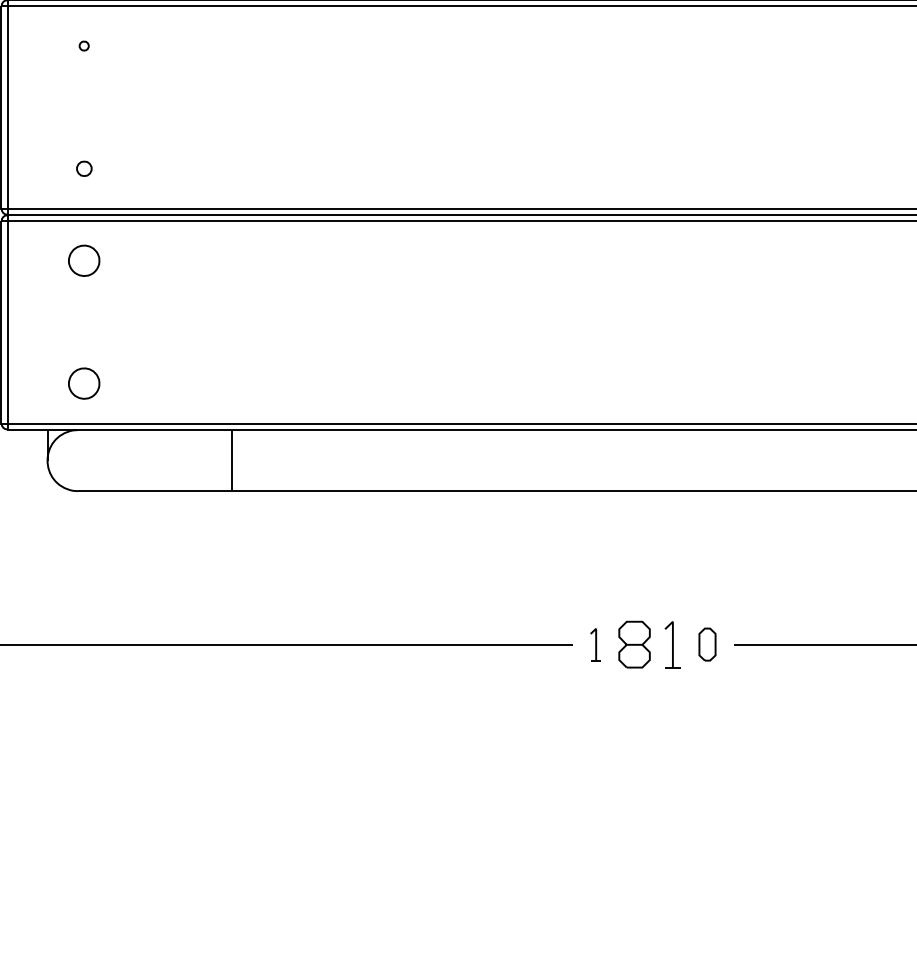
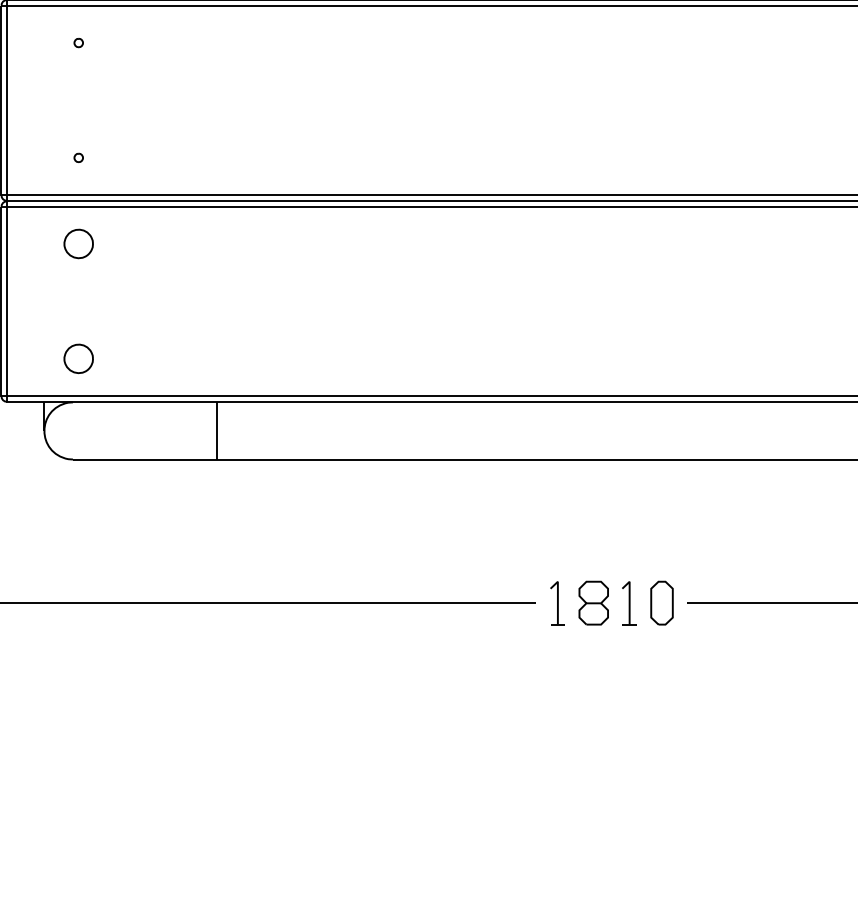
part: (83, 168) -> (78, 157), size x0.62
part: (595, 644) -> (557, 603), size x1.43
part: (707, 644) -> (662, 603), size x1.43

